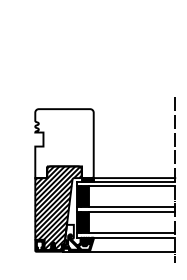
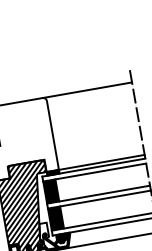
line: (132, 109) -> (87, 90), added

